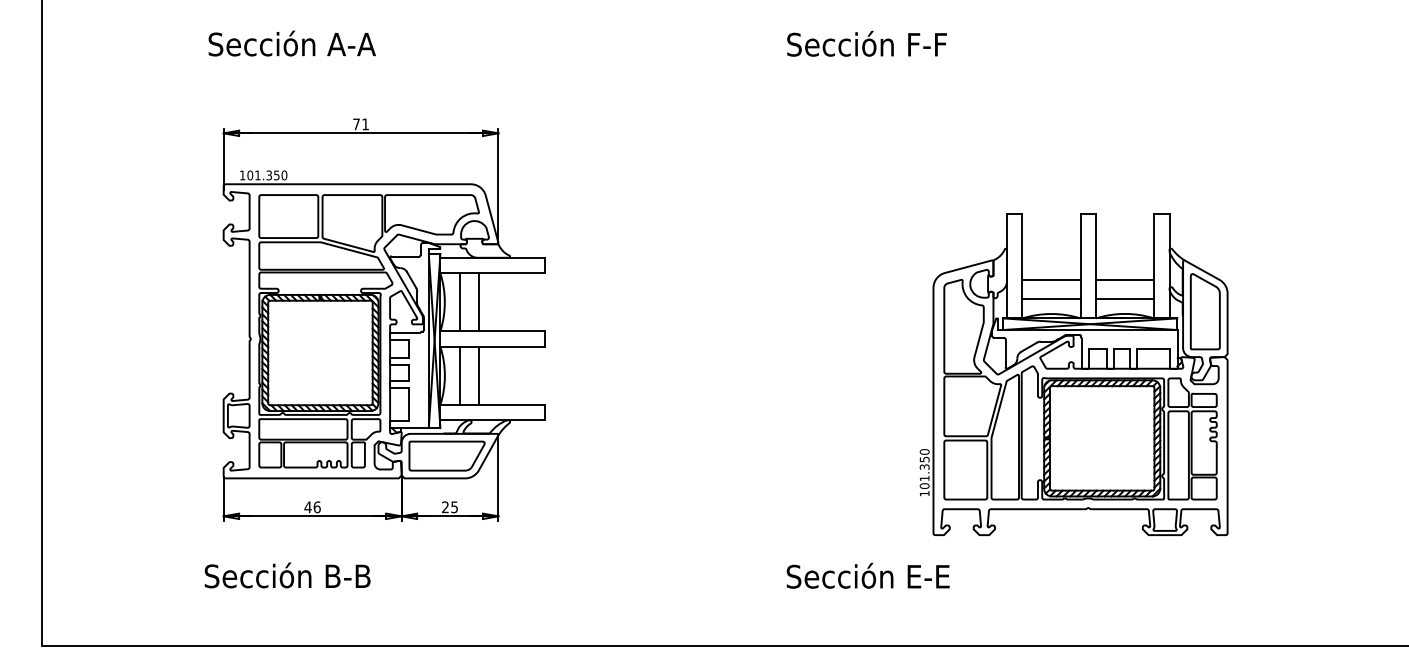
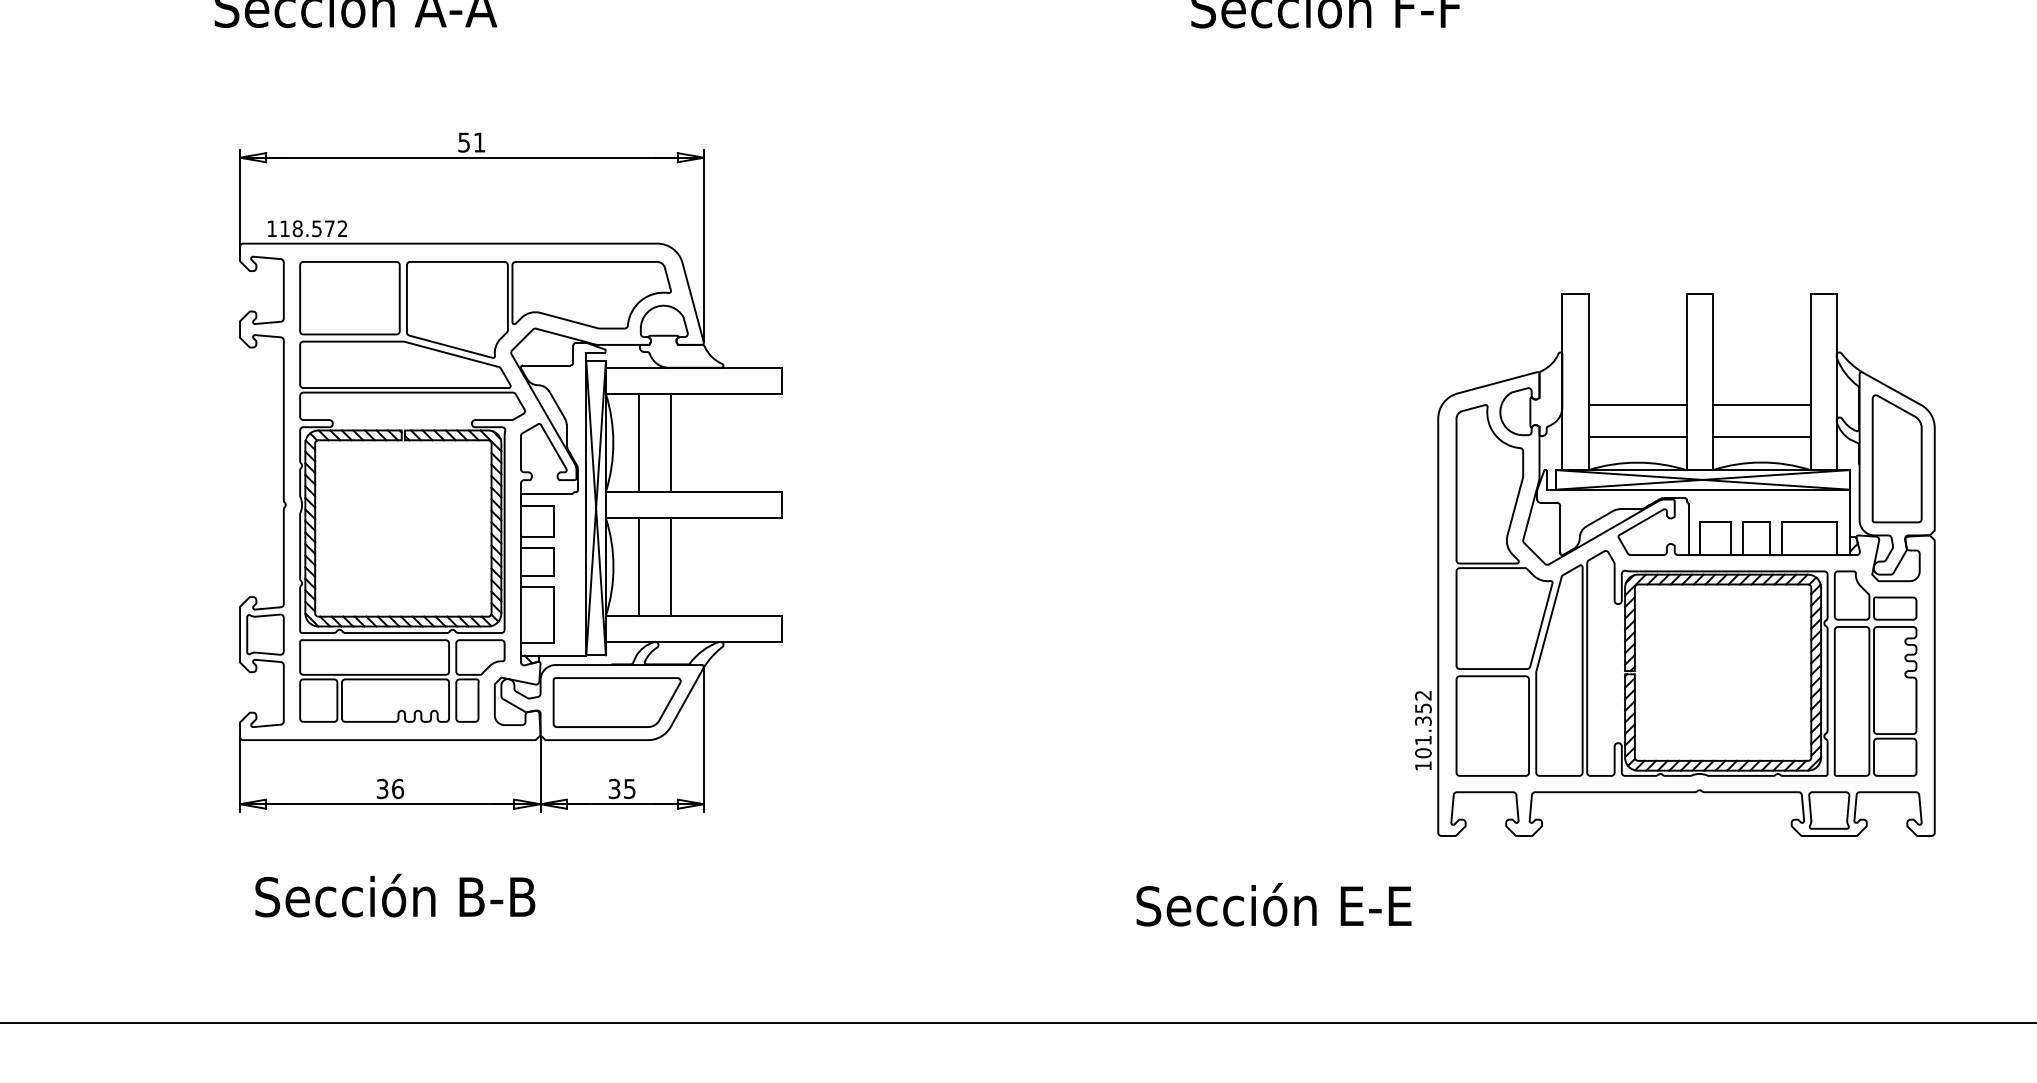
text: (356, 124) -> (464, 142), 71 -> 51
text: (267, 175) -> (314, 228), 101.350 -> 118.572
text: (924, 451) -> (1423, 694), 101.350 -> 101.352
text: (307, 507) -> (381, 789), 46 -> 36
text: (445, 507) -> (614, 789), 25 -> 35
text: (287, 575) -> (395, 895), moved
text: (867, 575) -> (1272, 904), moved

